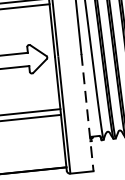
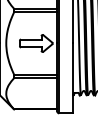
line: (88, 112) -> (73, 78), dashed -> solid

